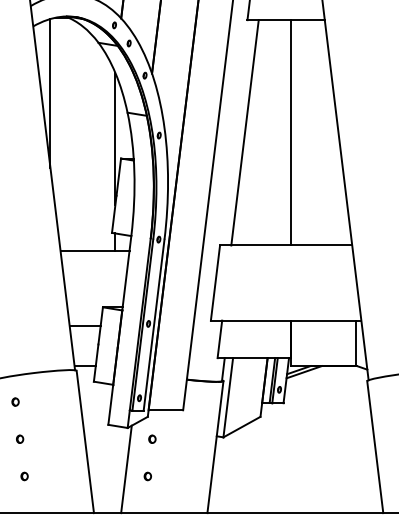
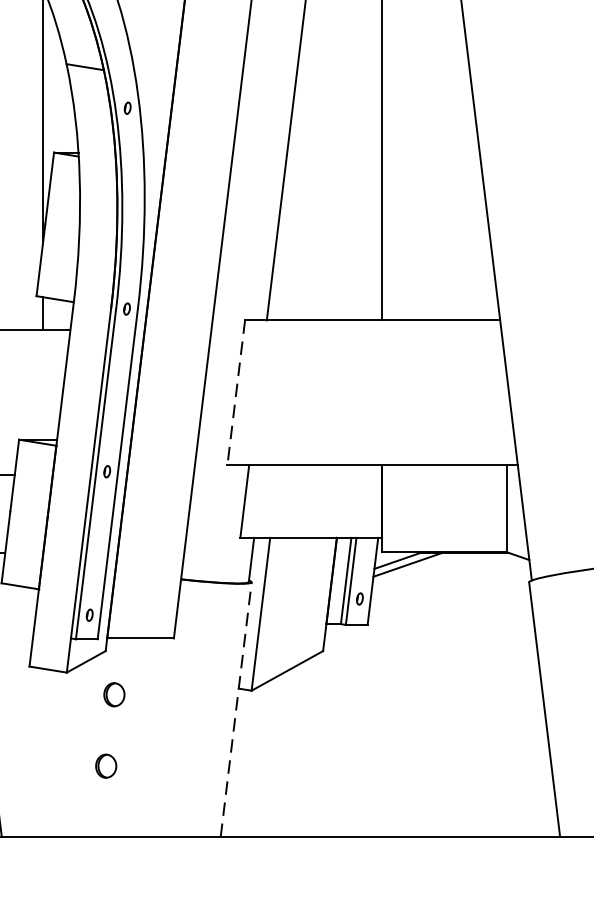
line: (215, 283) -> (236, 393), solid -> dashed
part: (152, 438) -> (114, 692), size x1.6
line: (215, 446) -> (236, 708), solid -> dashed
line: (126, 469) -> (64, 752), removed
part: (147, 476) -> (105, 766), size x1.6

